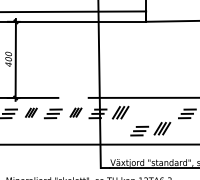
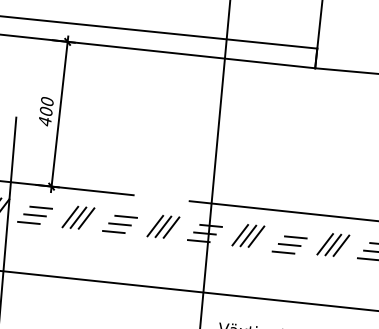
part: (31, 112) -> (78, 217), size x1.43
part: (75, 112) -> (162, 226), size x1.43
part: (150, 129) -> (310, 244), moved

